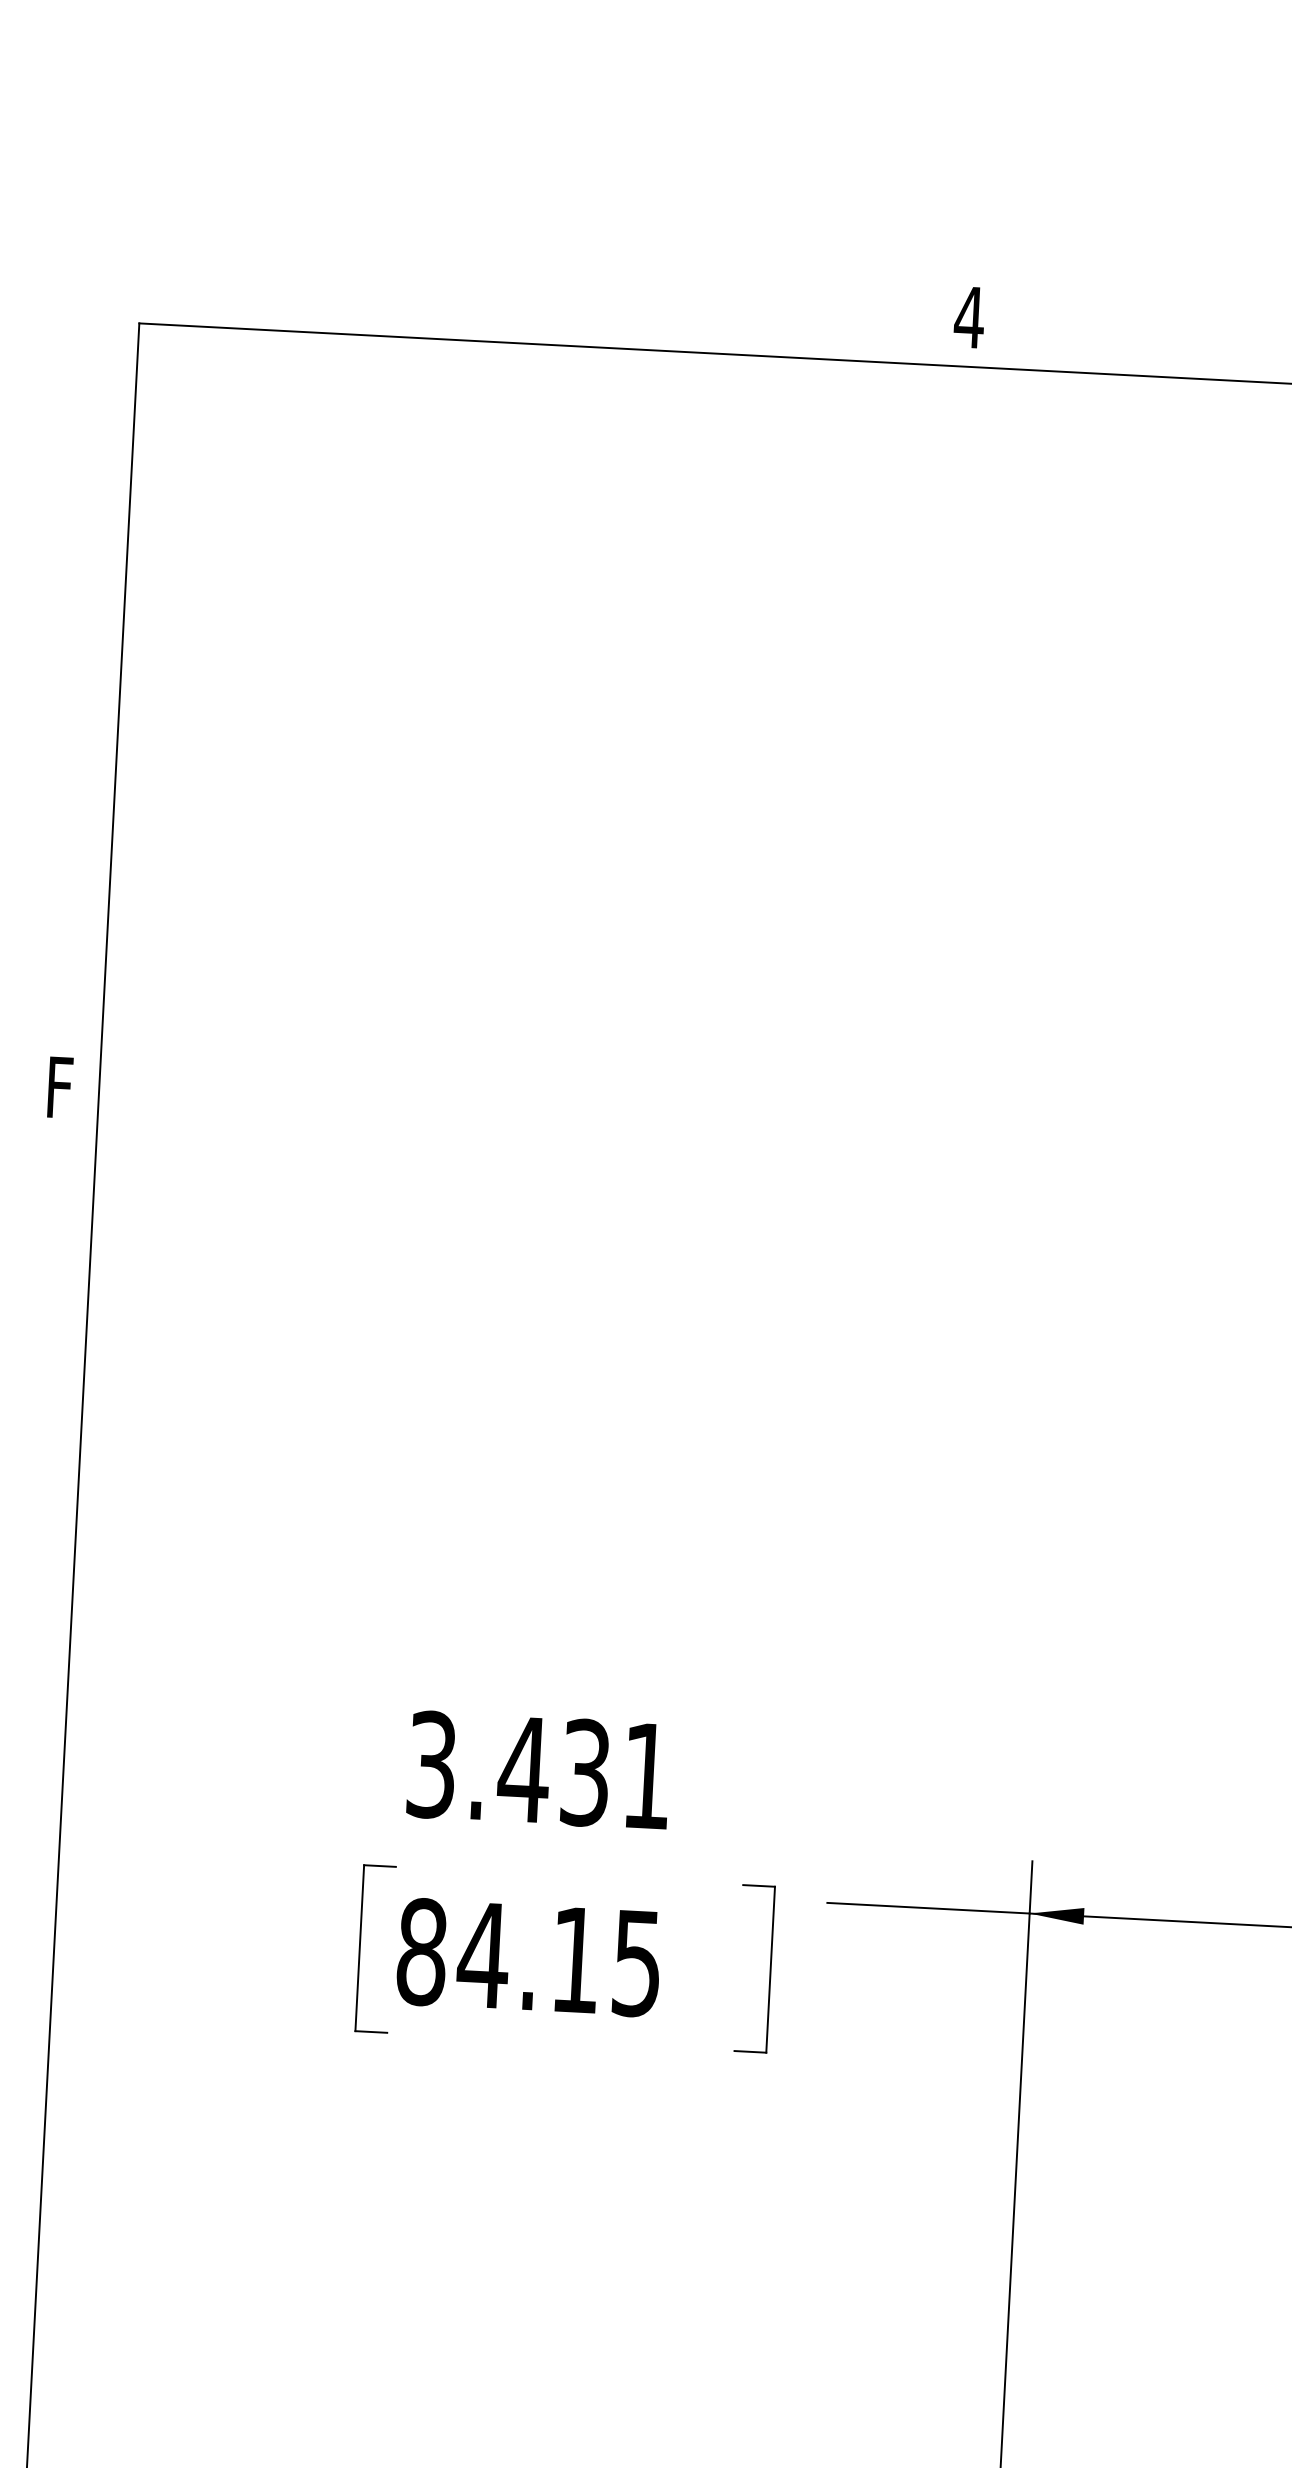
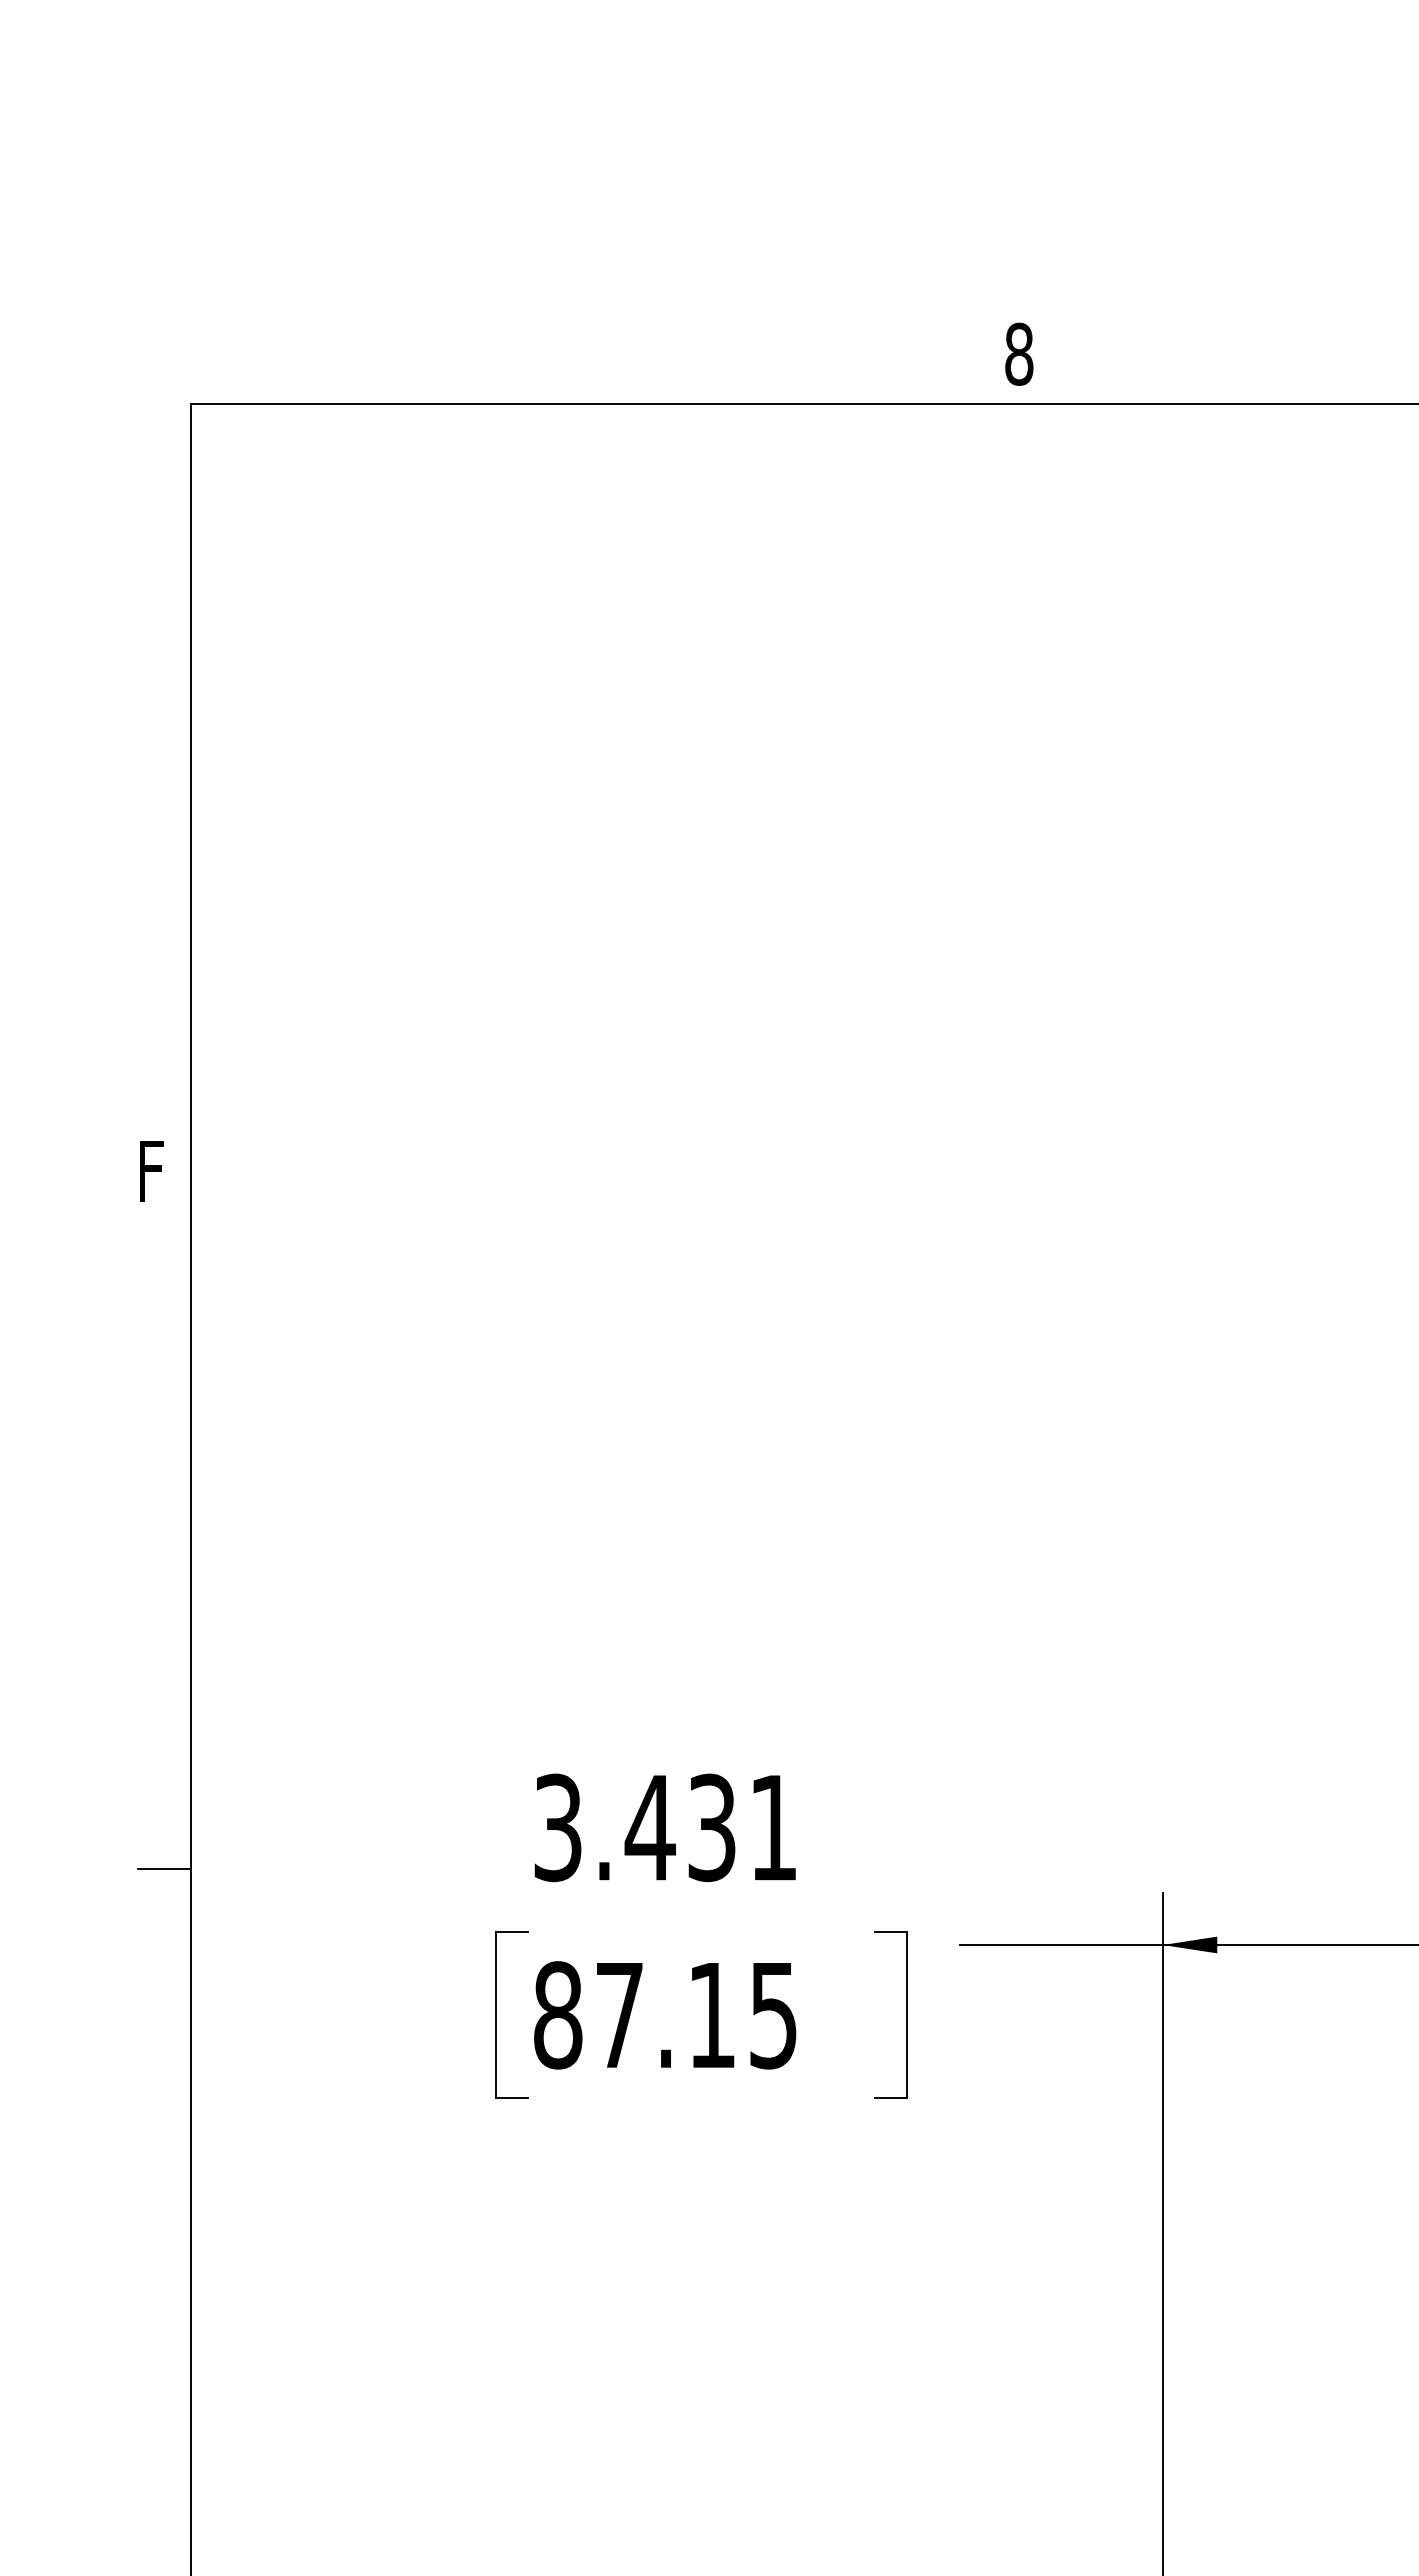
text: (969, 316) -> (1019, 353), 4 -> 8
line: (36, 1784) -> (164, 1868), added
text: (483, 1955) -> (619, 2015), 84.15 -> 87.15

